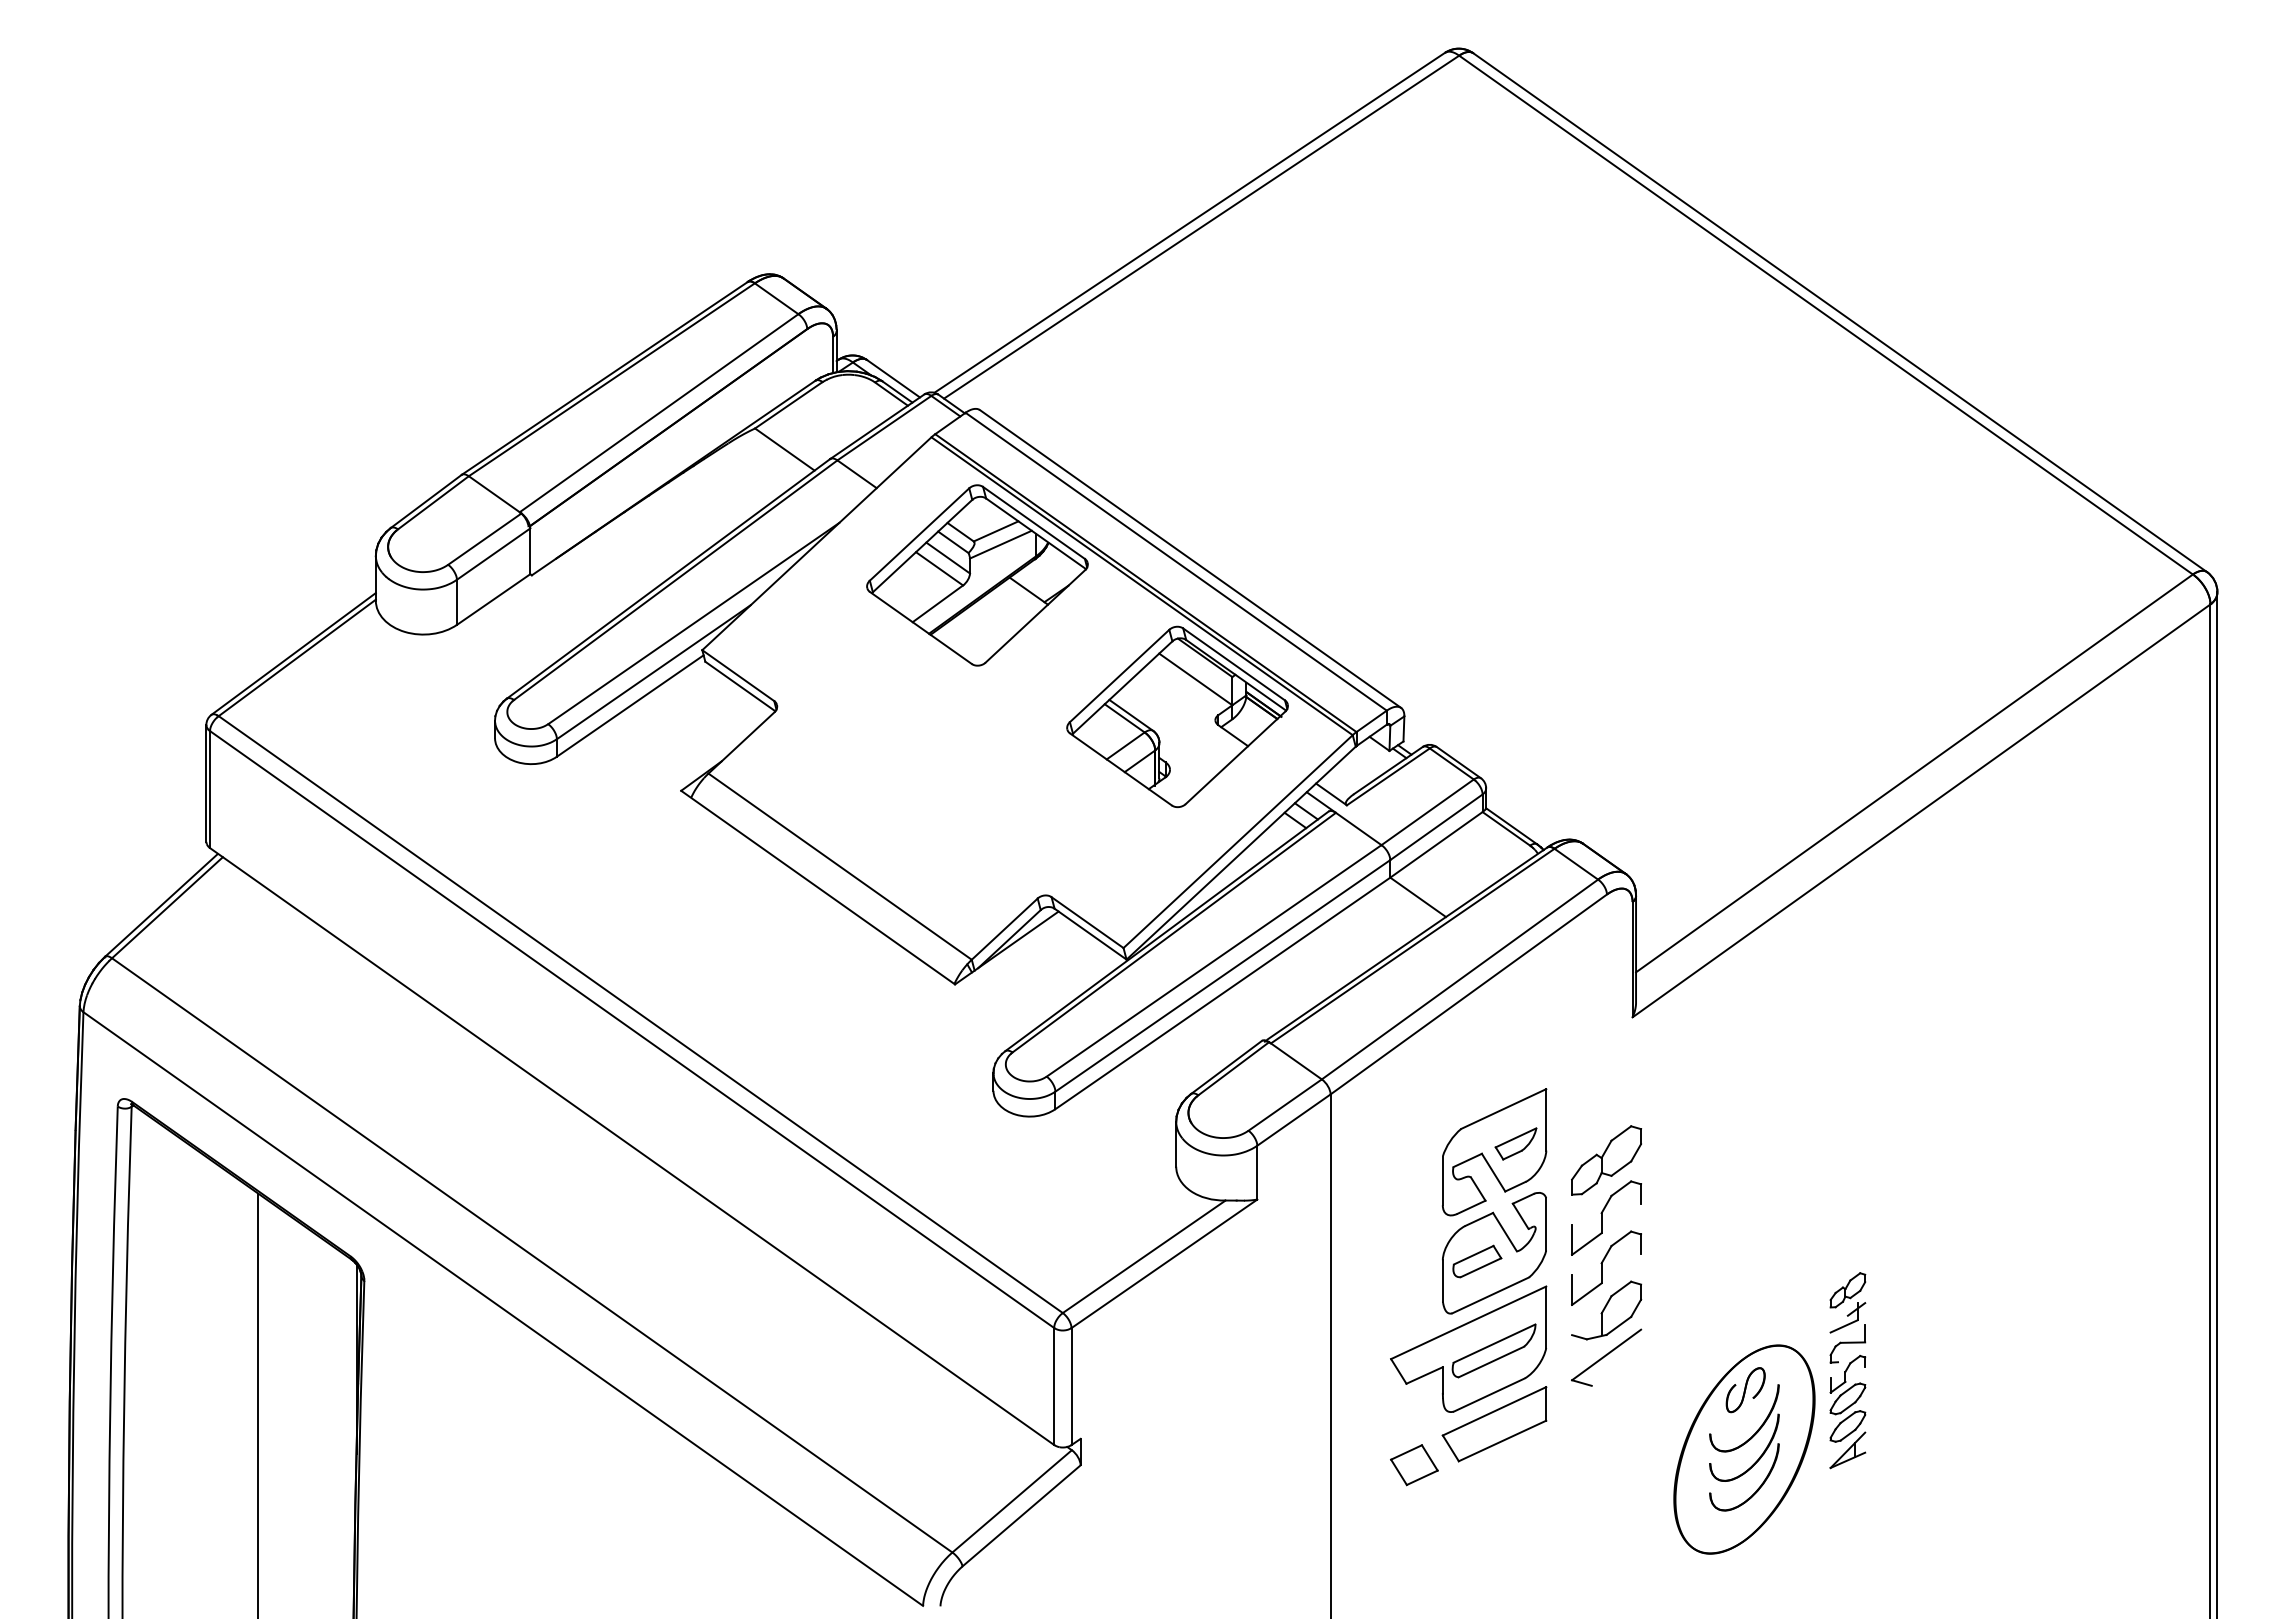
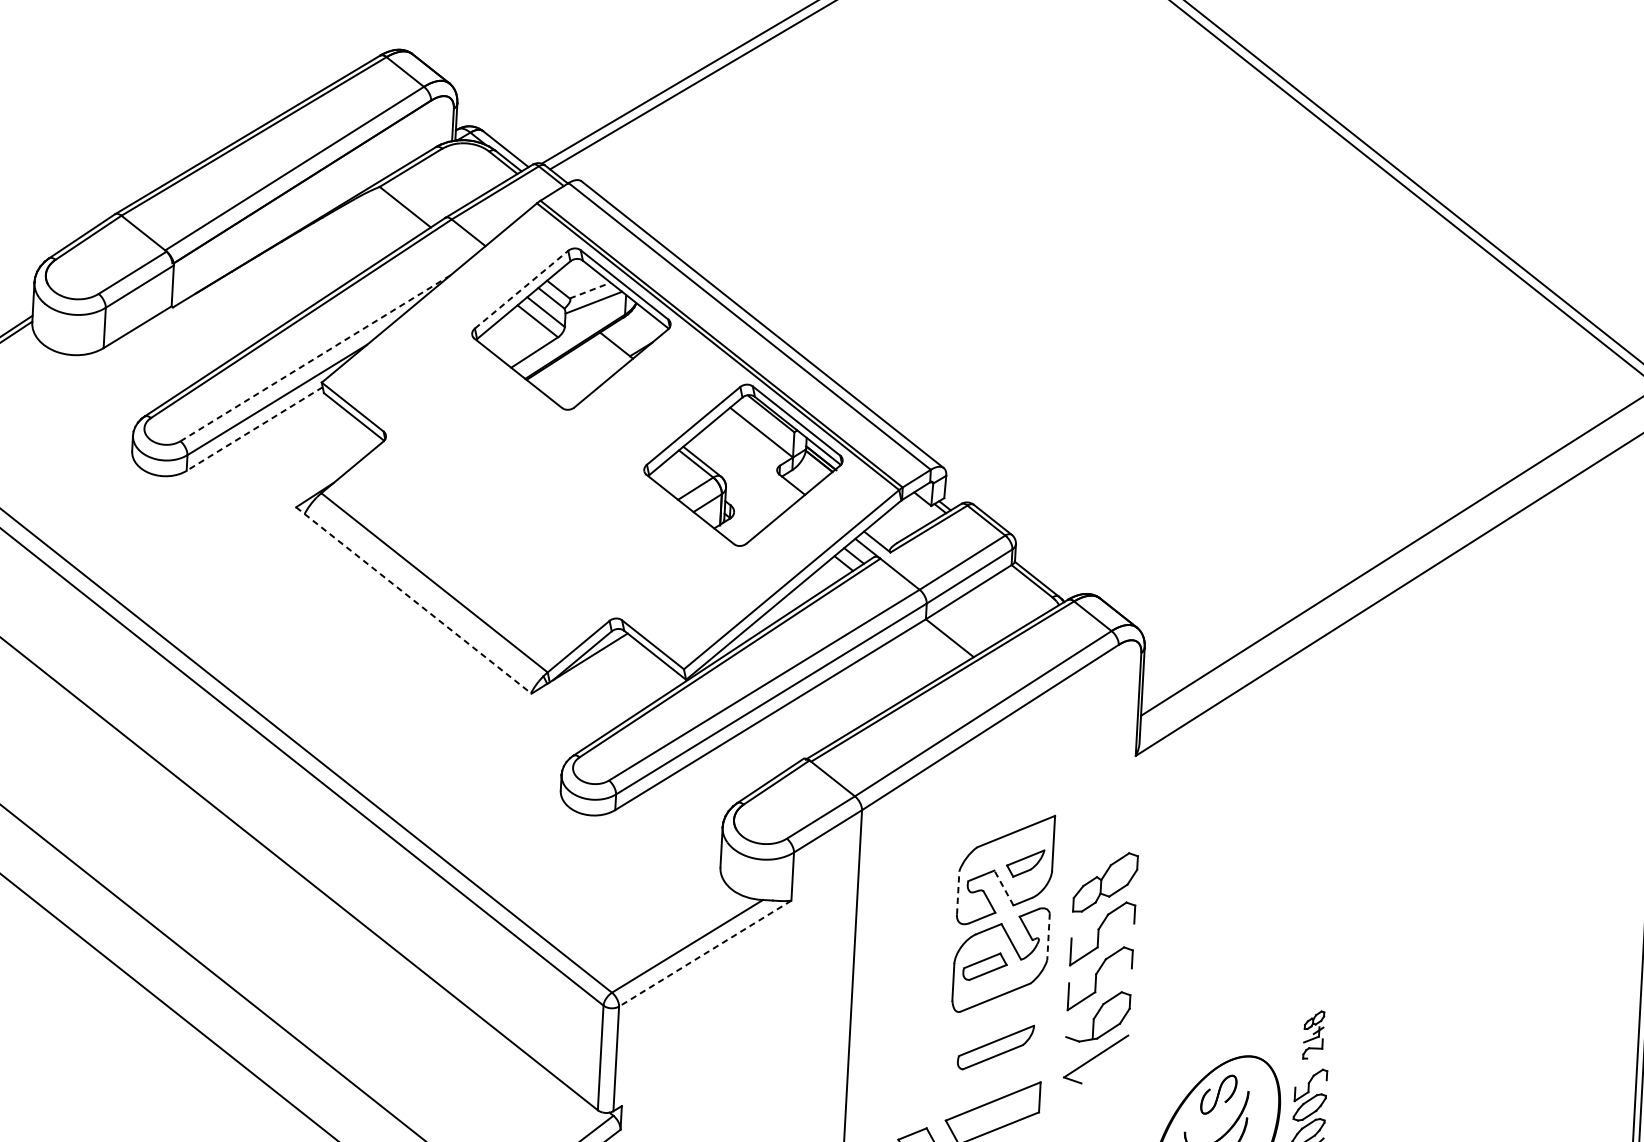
line: (996, 531) -> (590, 290), solid -> dashed
line: (919, 534) -> (521, 289), solid -> dashed
line: (693, 623) -> (315, 358), solid -> dashed
line: (629, 706) -> (253, 429), solid -> dashed
line: (818, 887) -> (414, 600), solid -> dashed
line: (1493, 1172) -> (1003, 887), solid -> dashed
line: (1442, 1180) -> (957, 892), solid -> dashed
line: (1546, 1224) -> (1048, 936), solid -> dashed
line: (1164, 1263) -> (705, 953), solid -> dashed
part: (1847, 1317) -> (1313, 1034), size x0.6
part: (1468, 1348) -> (973, 1044), removed

